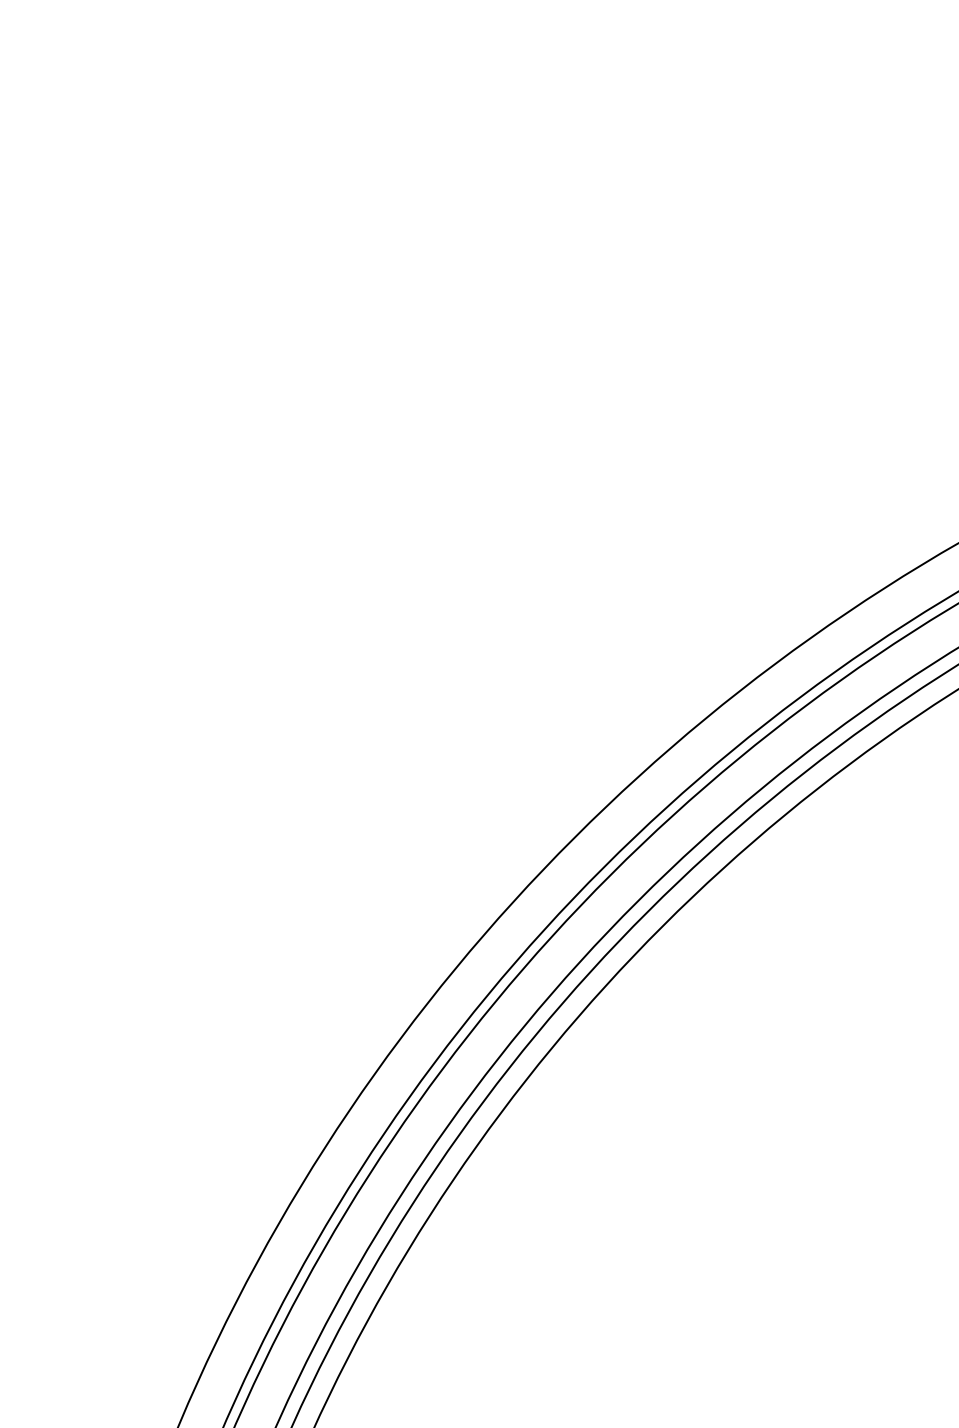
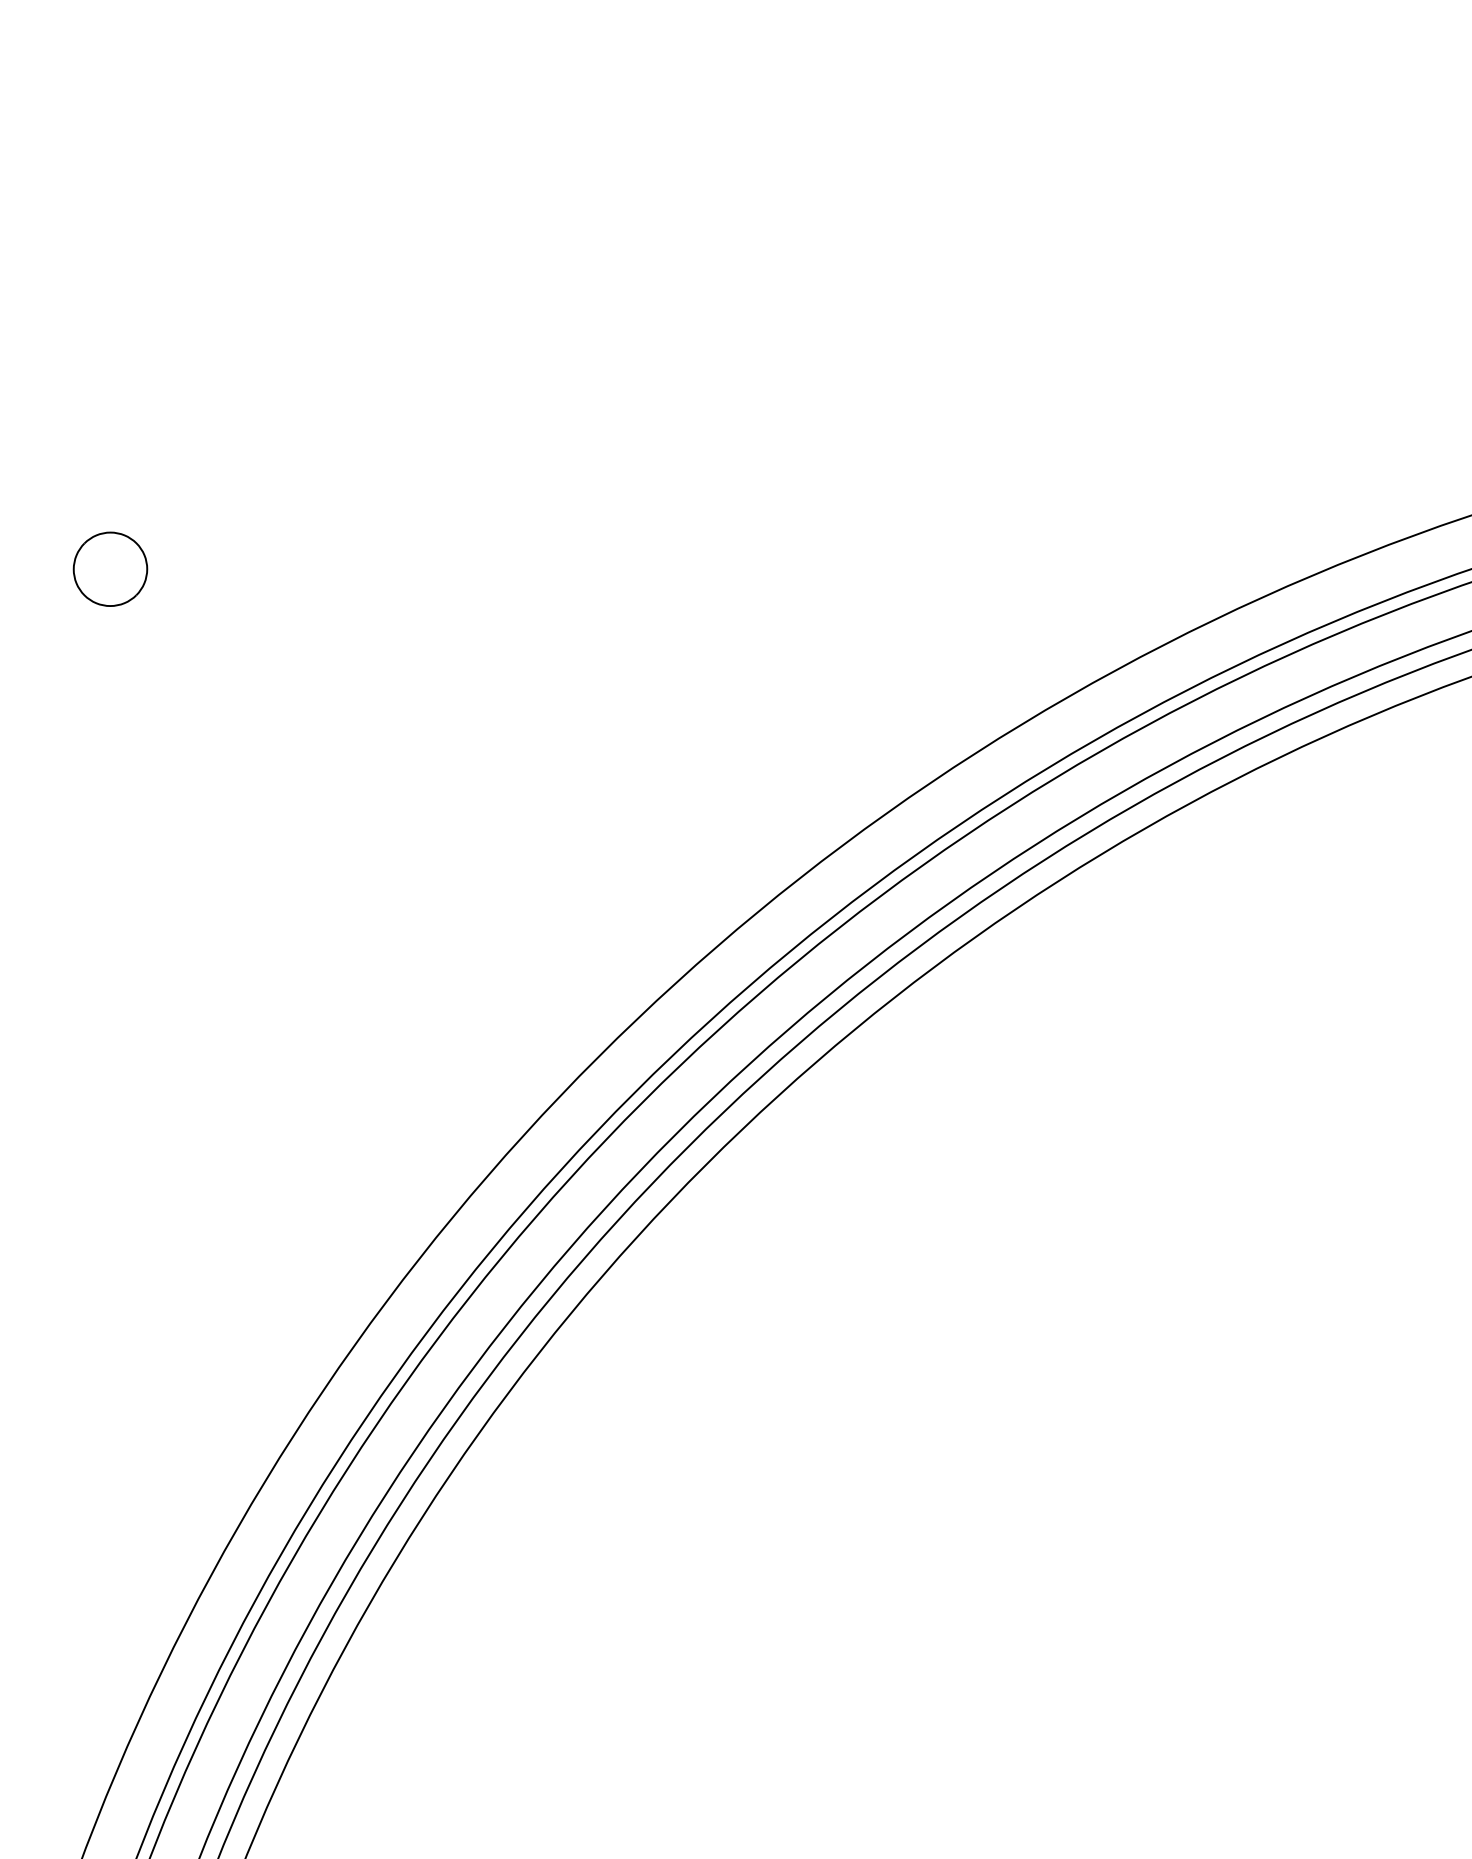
part: (174, 437) -> (110, 568), added

